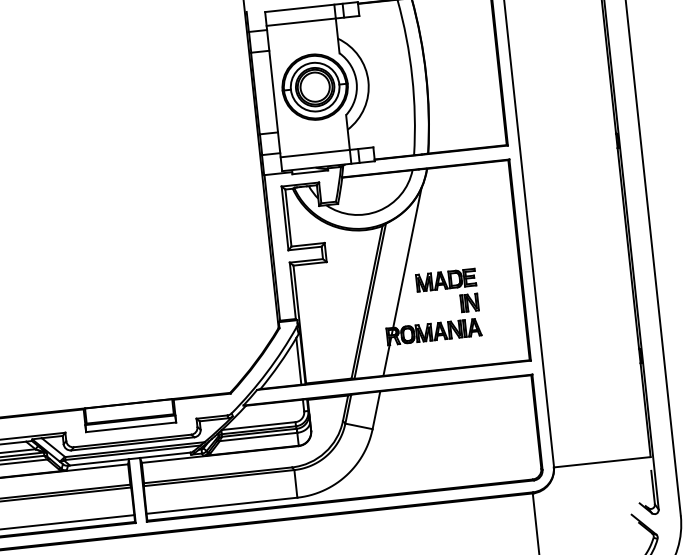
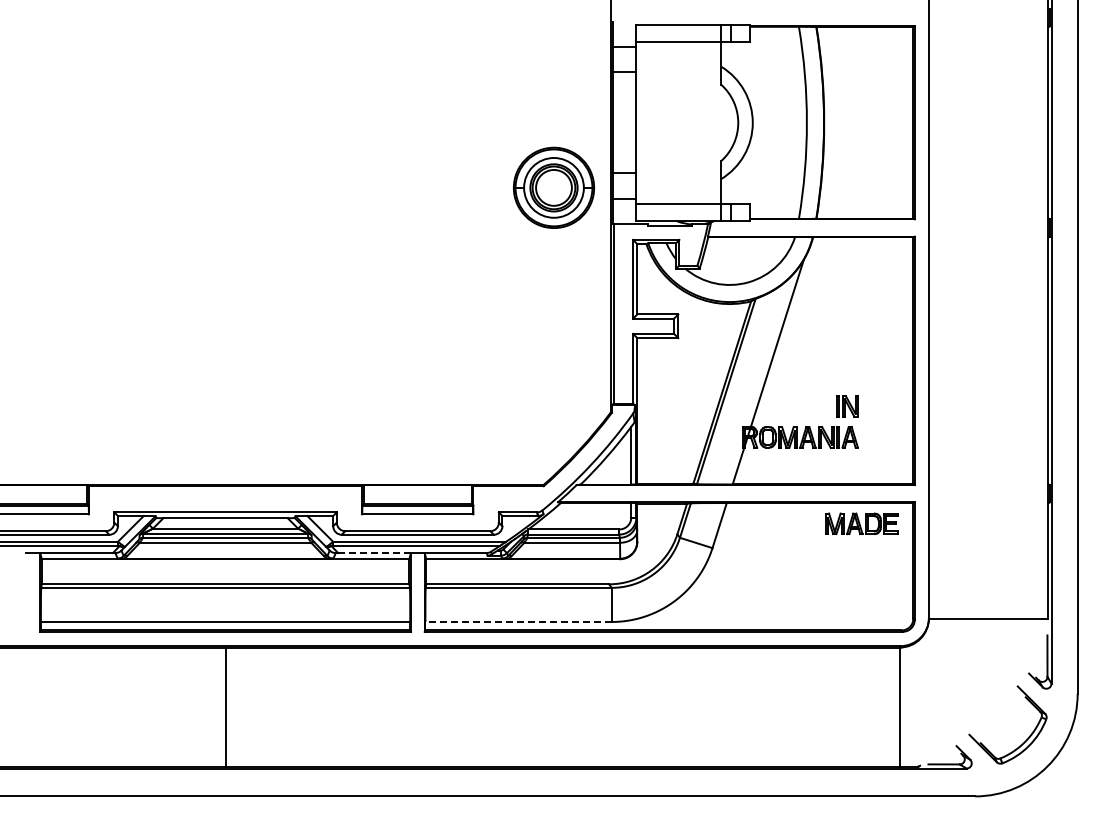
part: (315, 86) -> (554, 187), moved
part: (445, 280) -> (861, 523), moved
line: (99, 462) -> (374, 553), solid -> dashed
line: (221, 506) -> (518, 622), solid -> dashed

